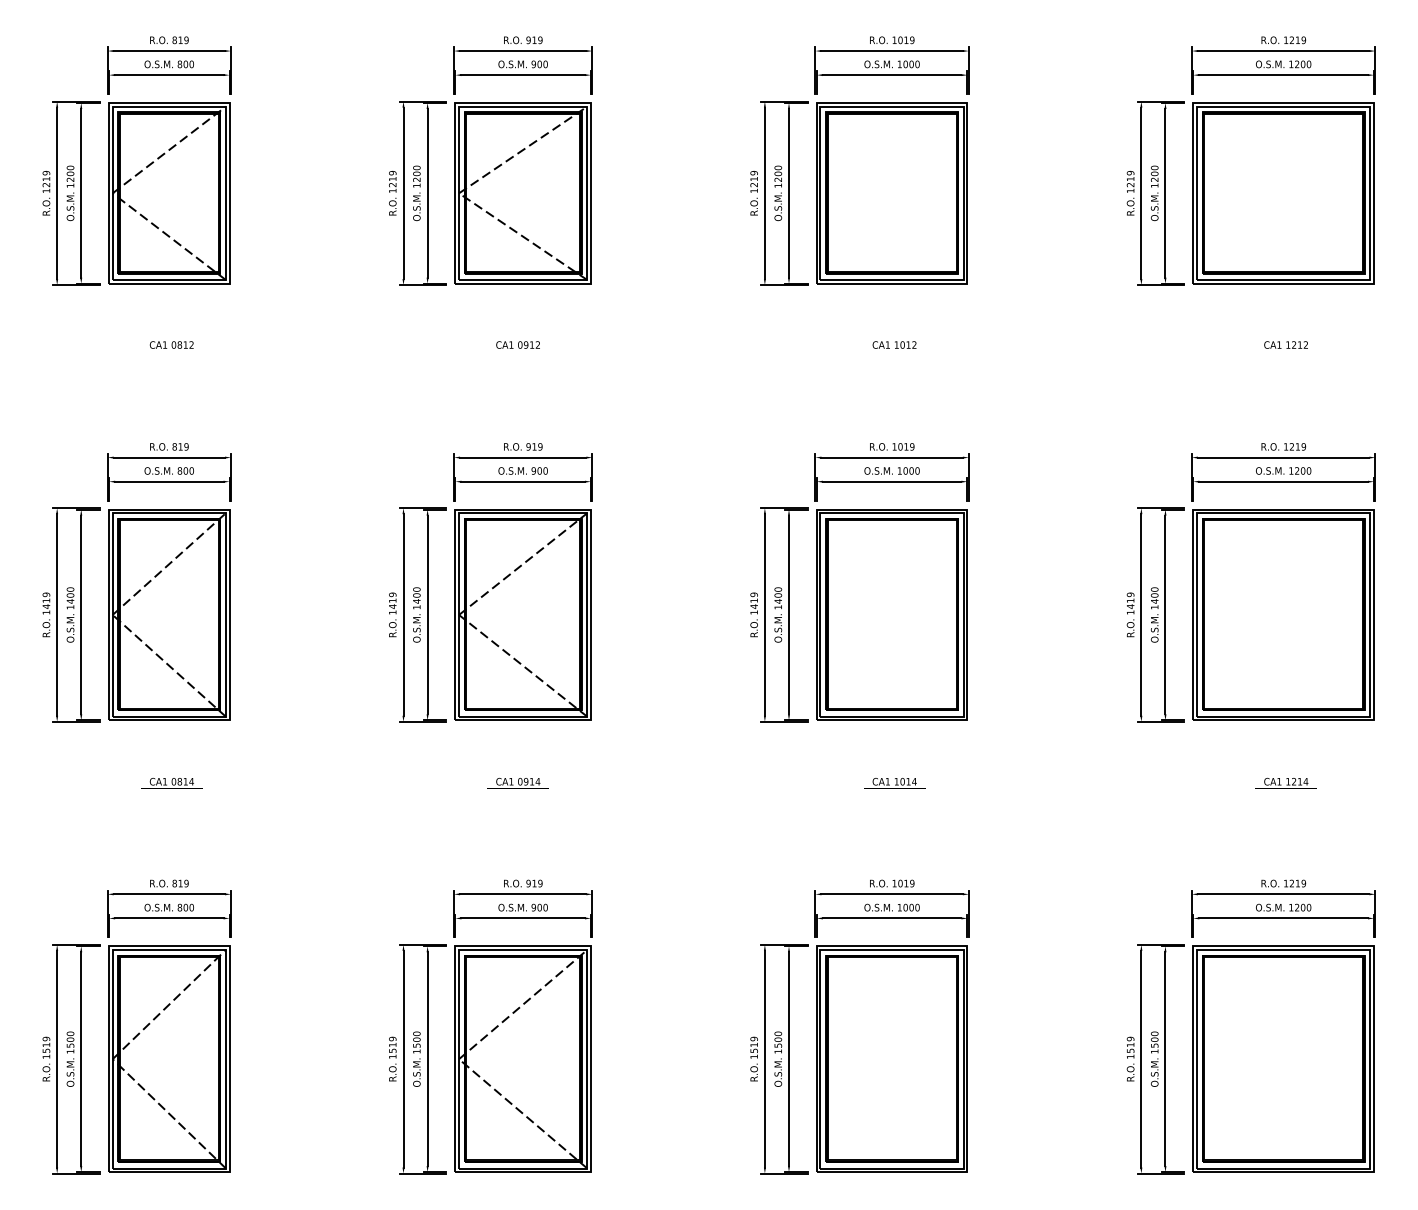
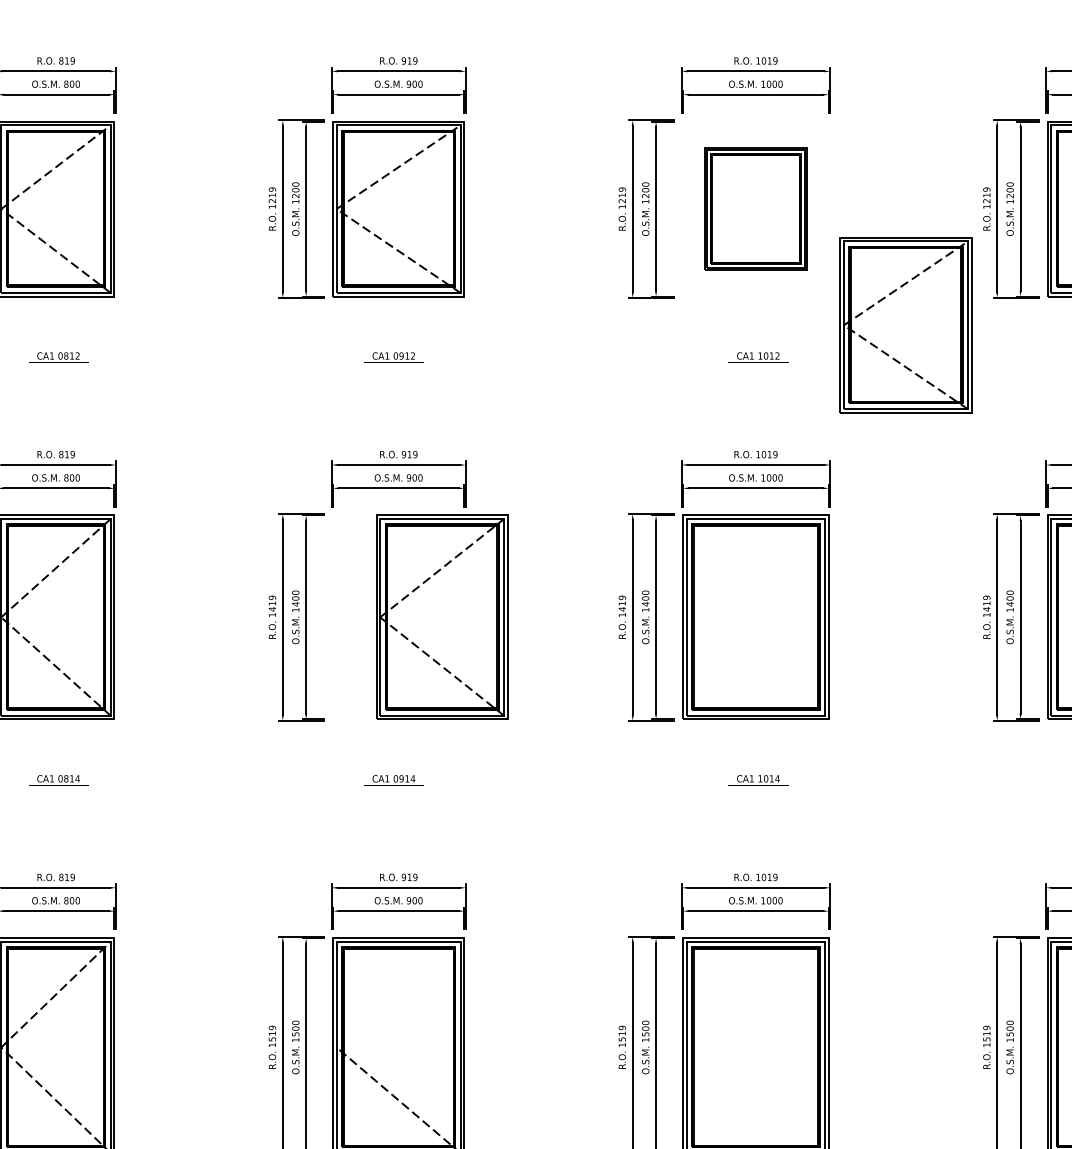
part: (891, 193) -> (755, 209), size x0.7
part: (1046, 313) -> (905, 325), added
part: (522, 614) -> (441, 616), moved
line: (523, 1004) -> (399, 994), removed

